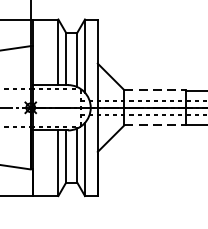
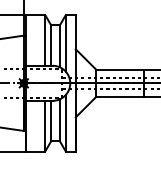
line: (155, 89) -> (120, 69), dashed -> solid
line: (155, 124) -> (120, 96), dashed -> solid

